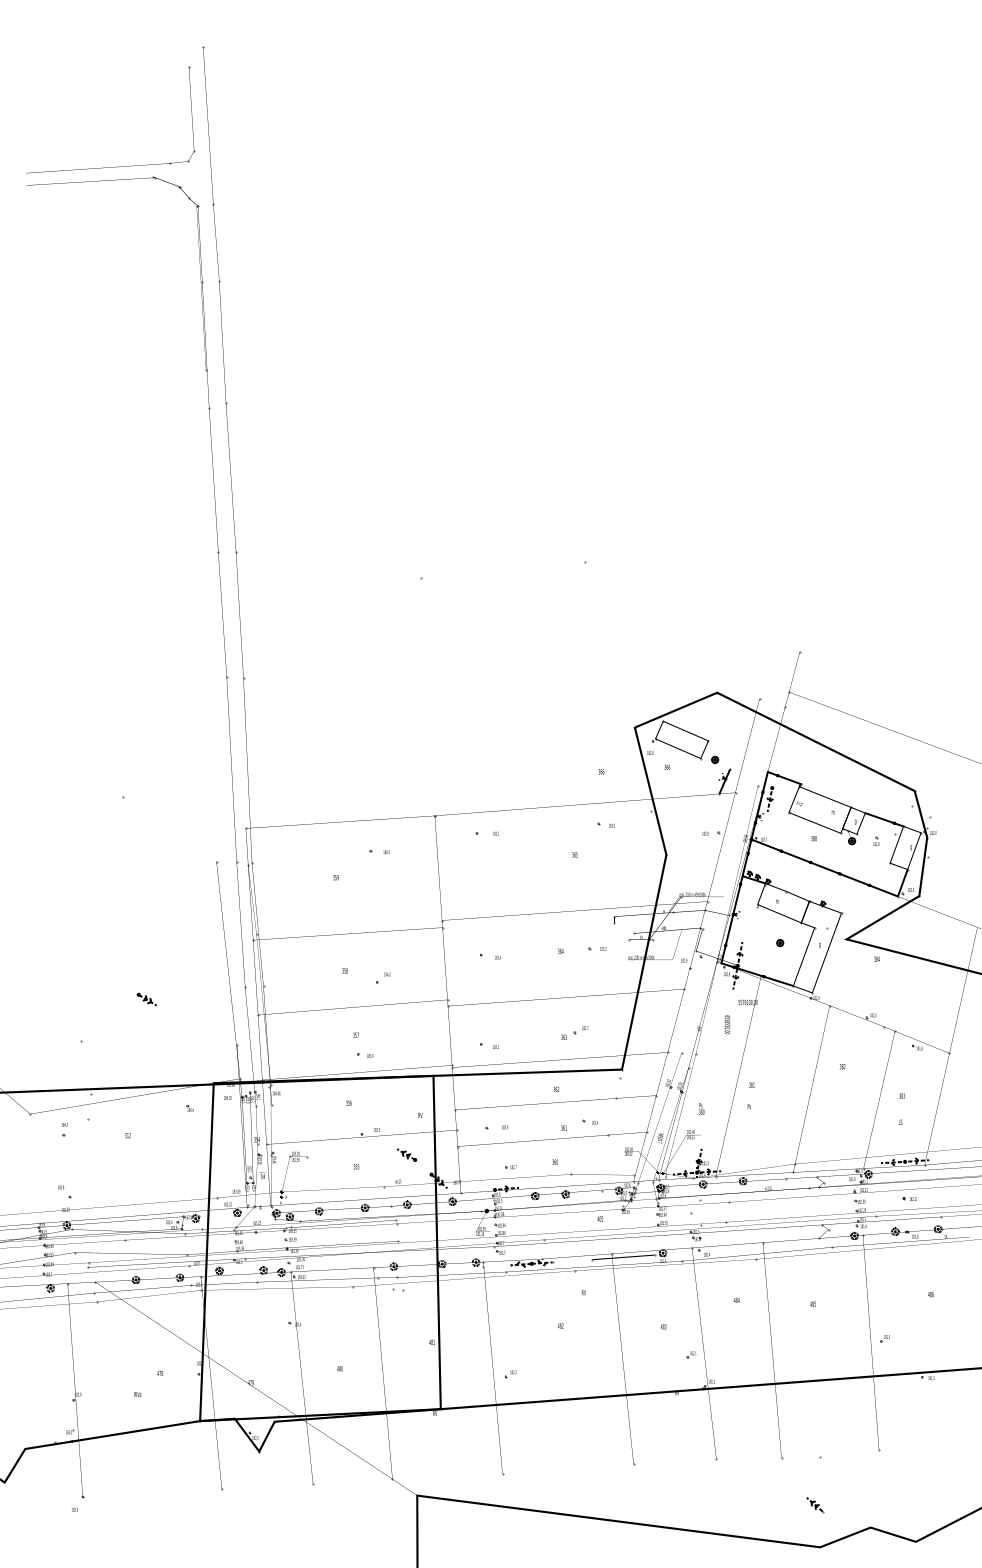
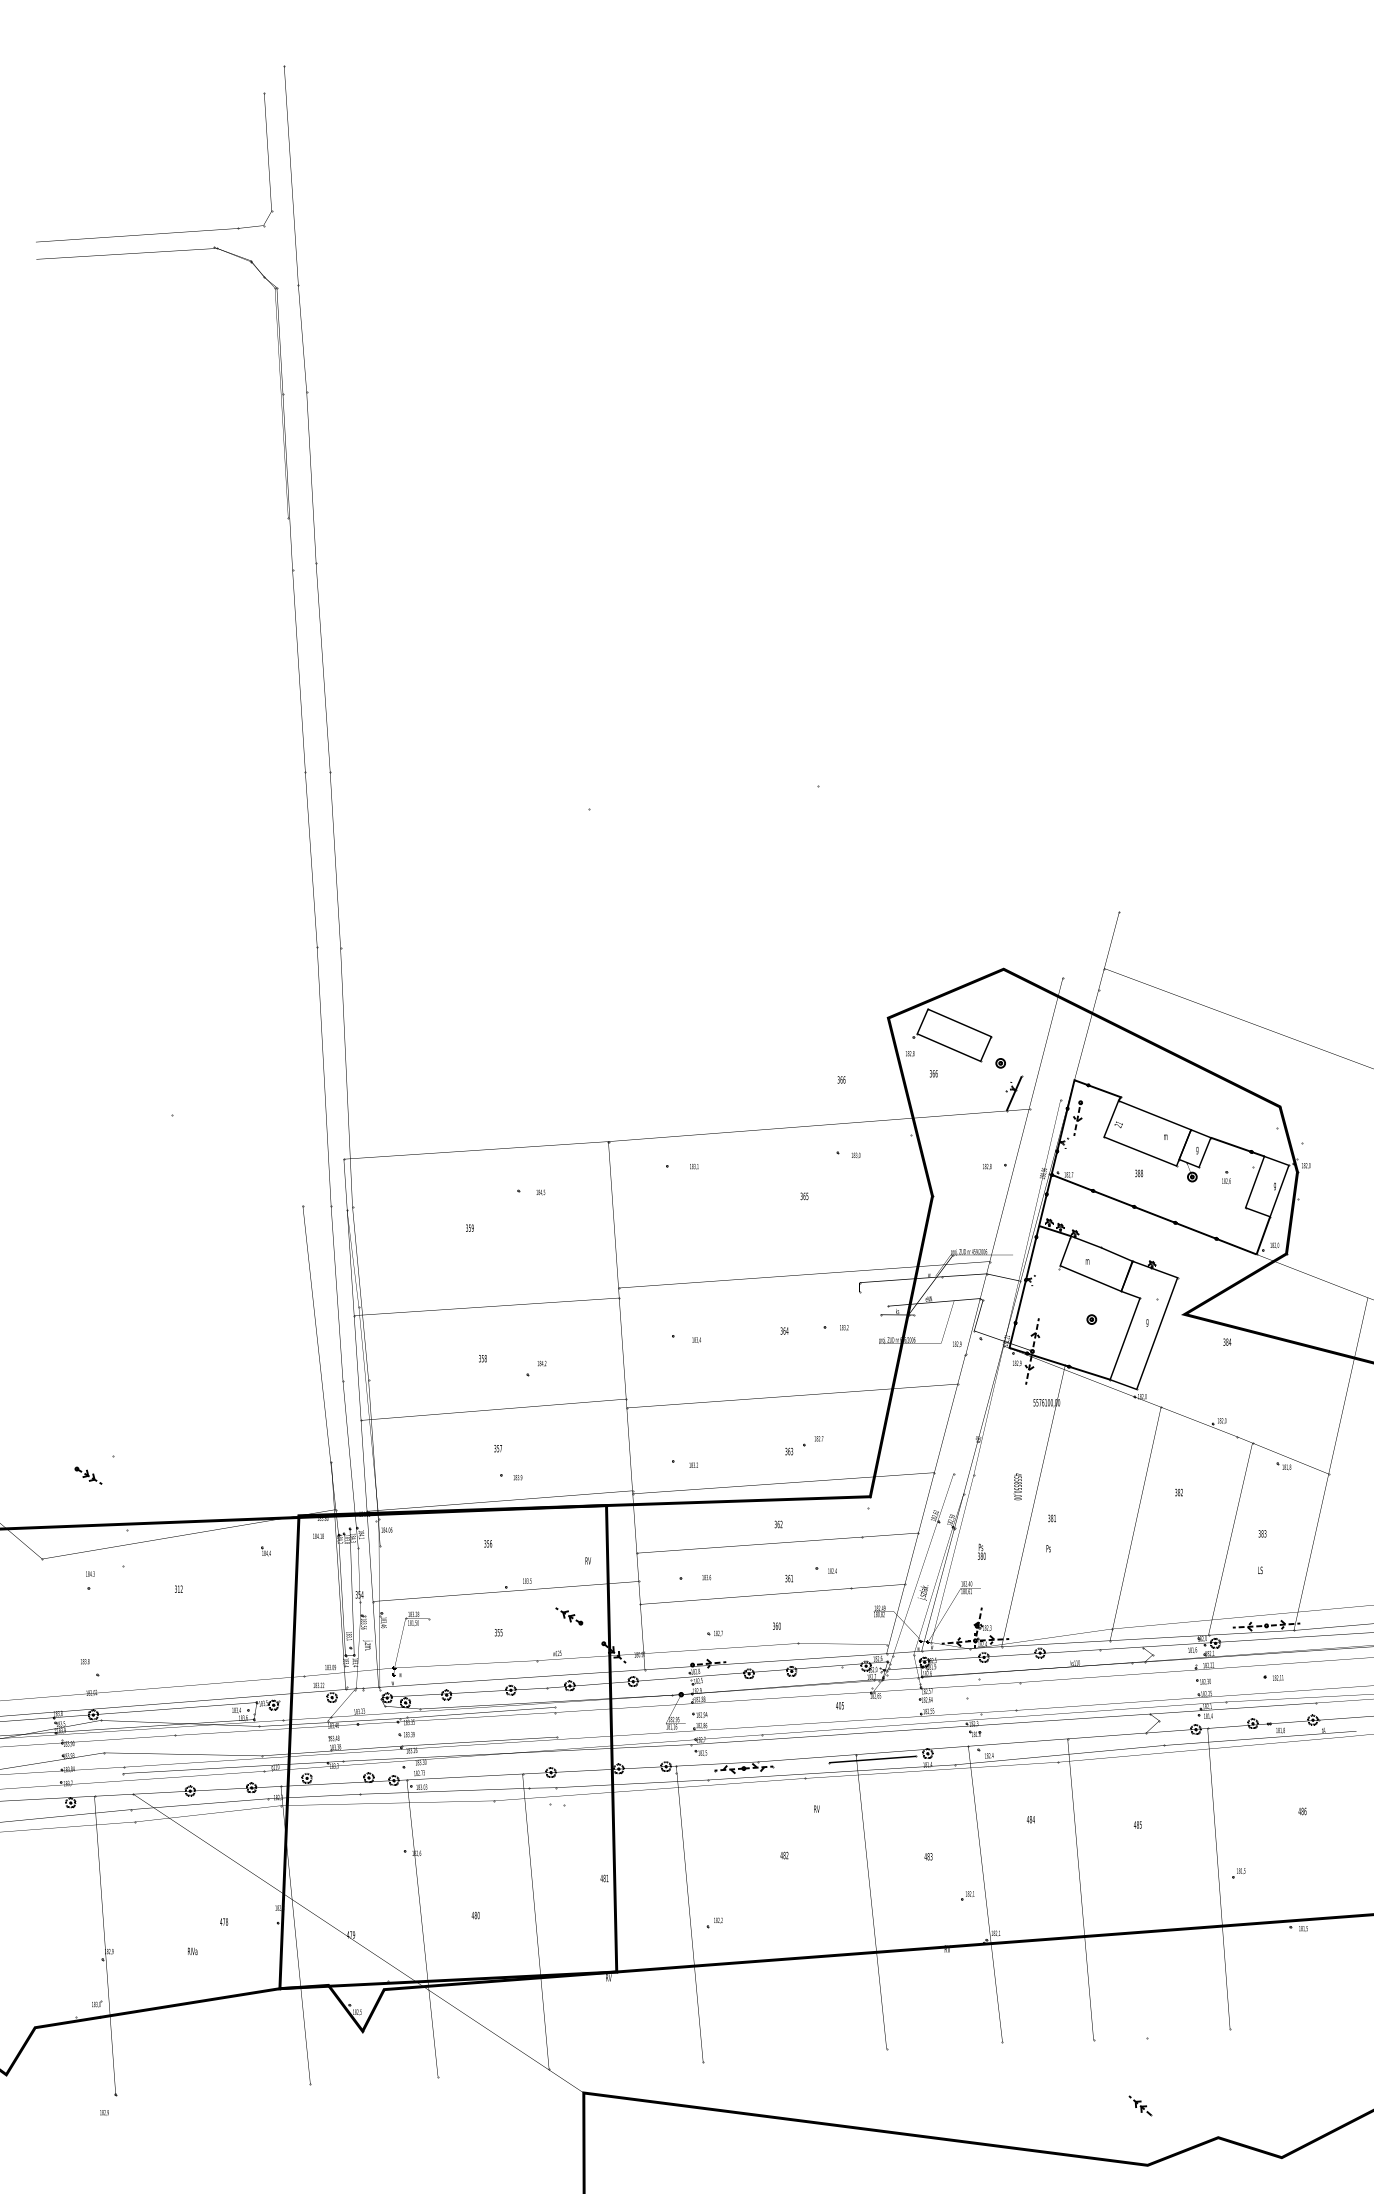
part: (146, 999) -> (88, 1475), moved
text: (727, 1024) -> (1017, 1486), moved

